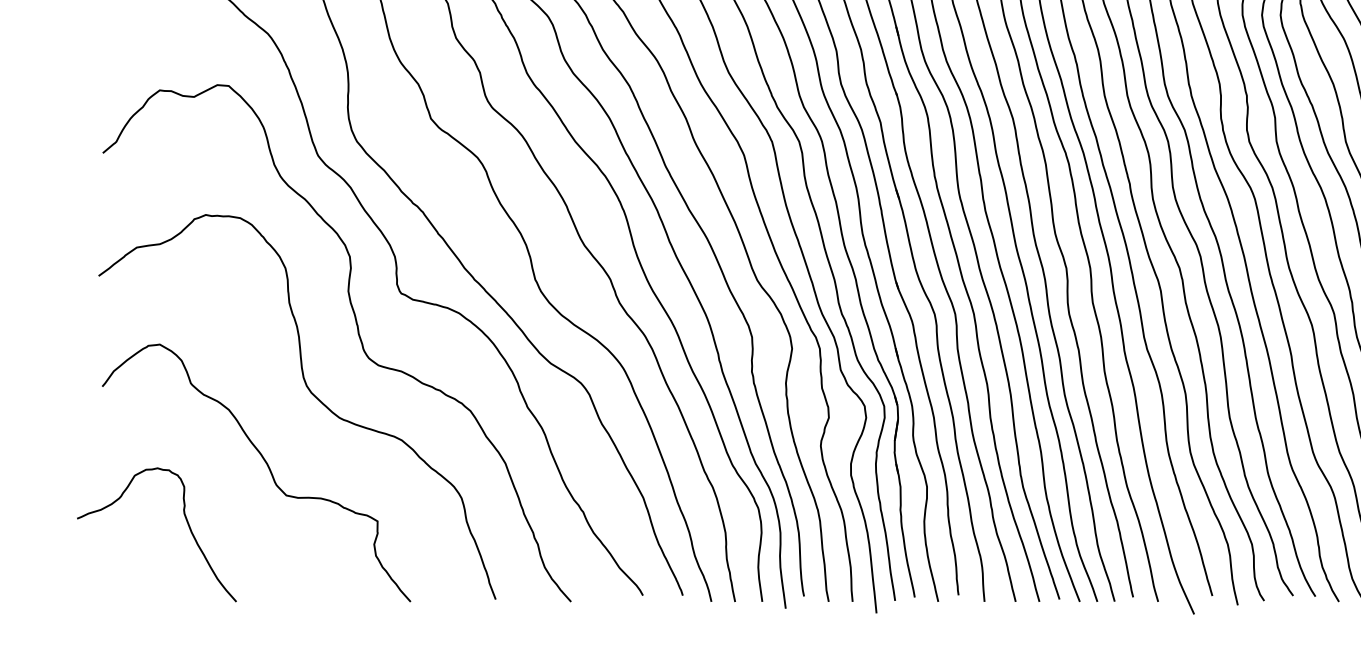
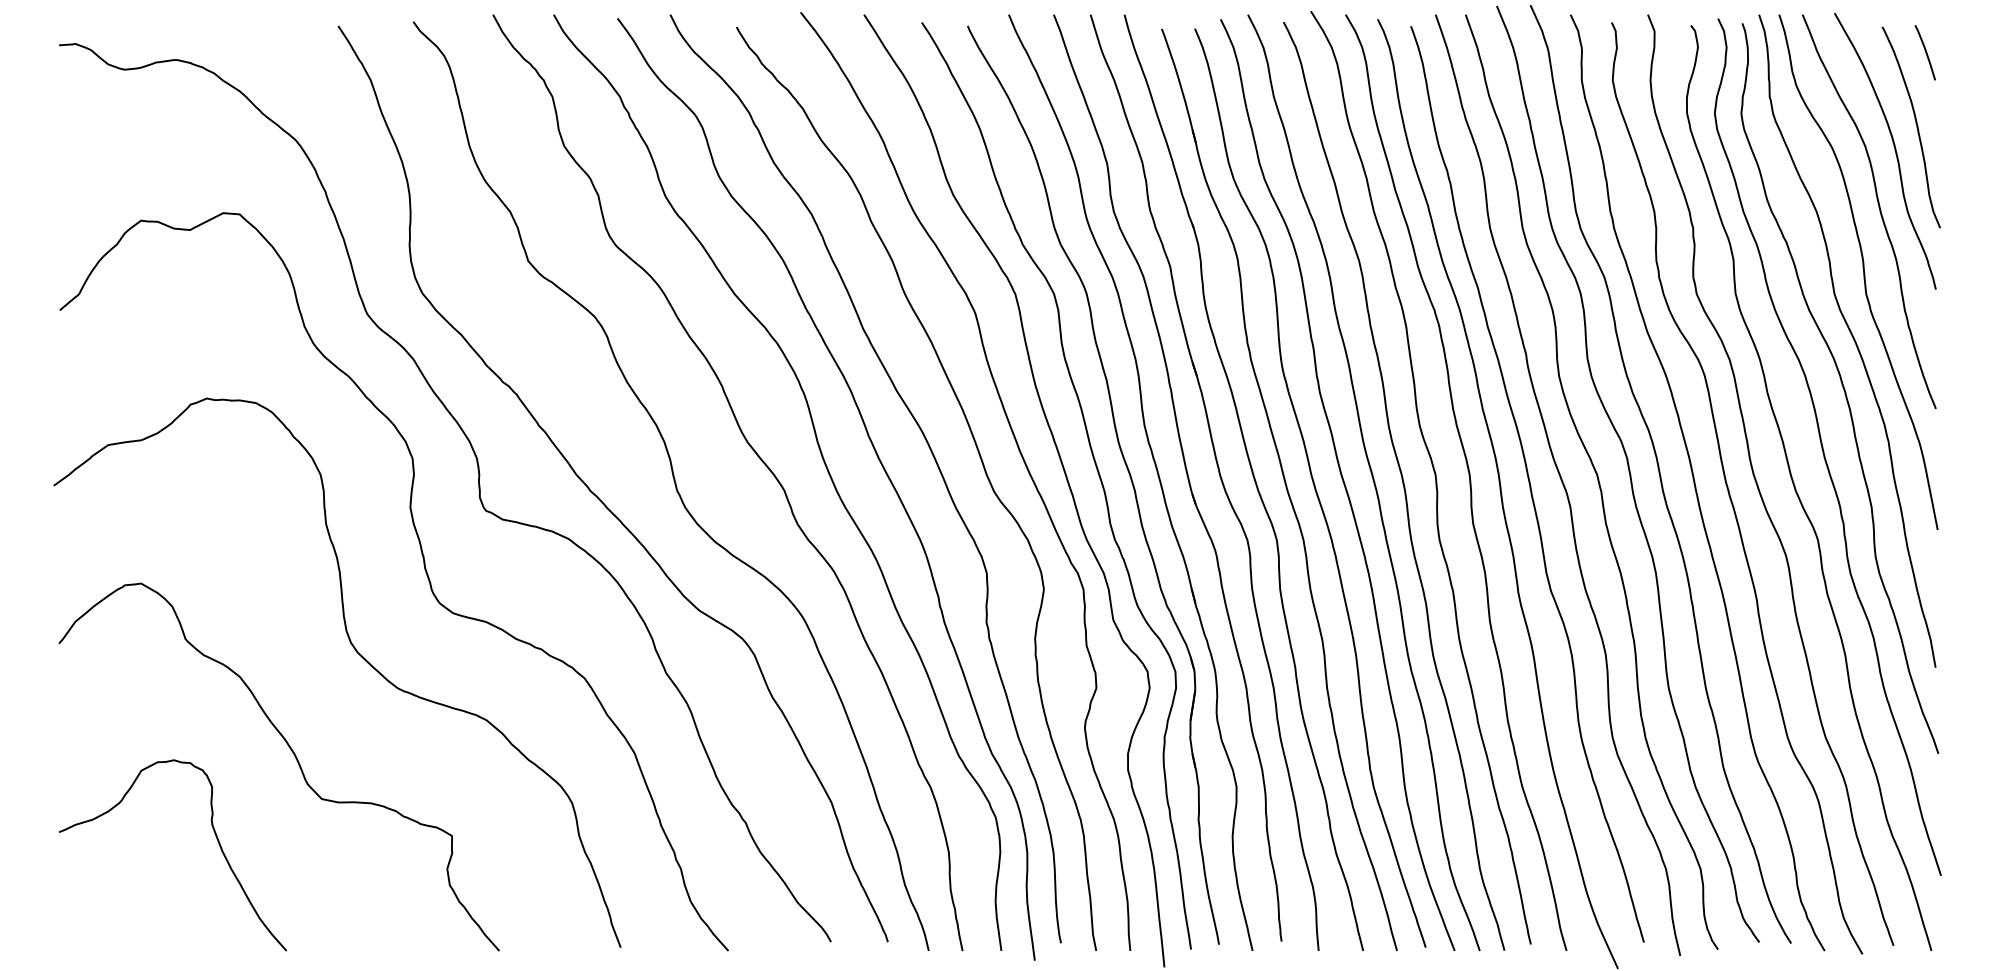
curve: (187, 523) -> (216, 839), moved

